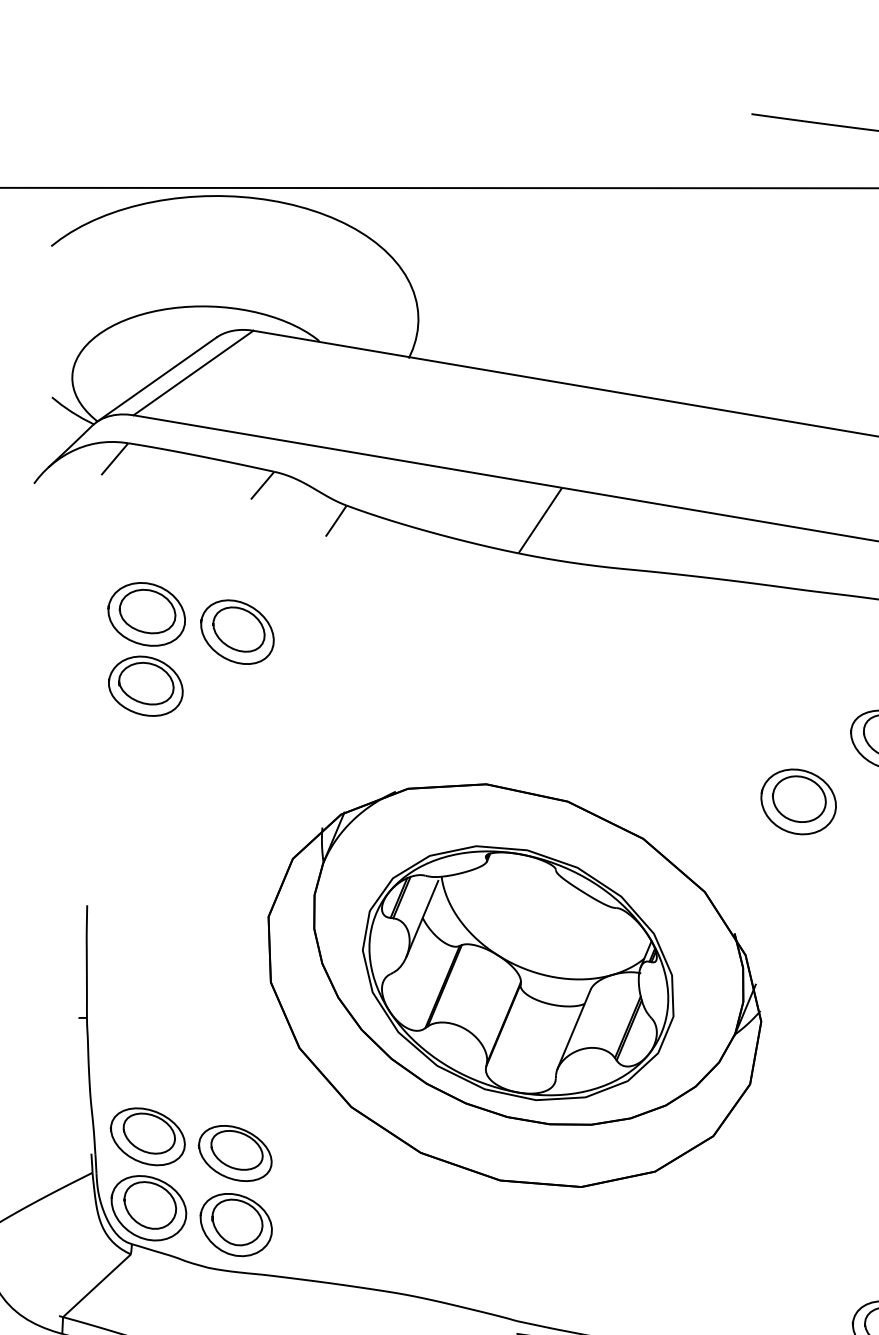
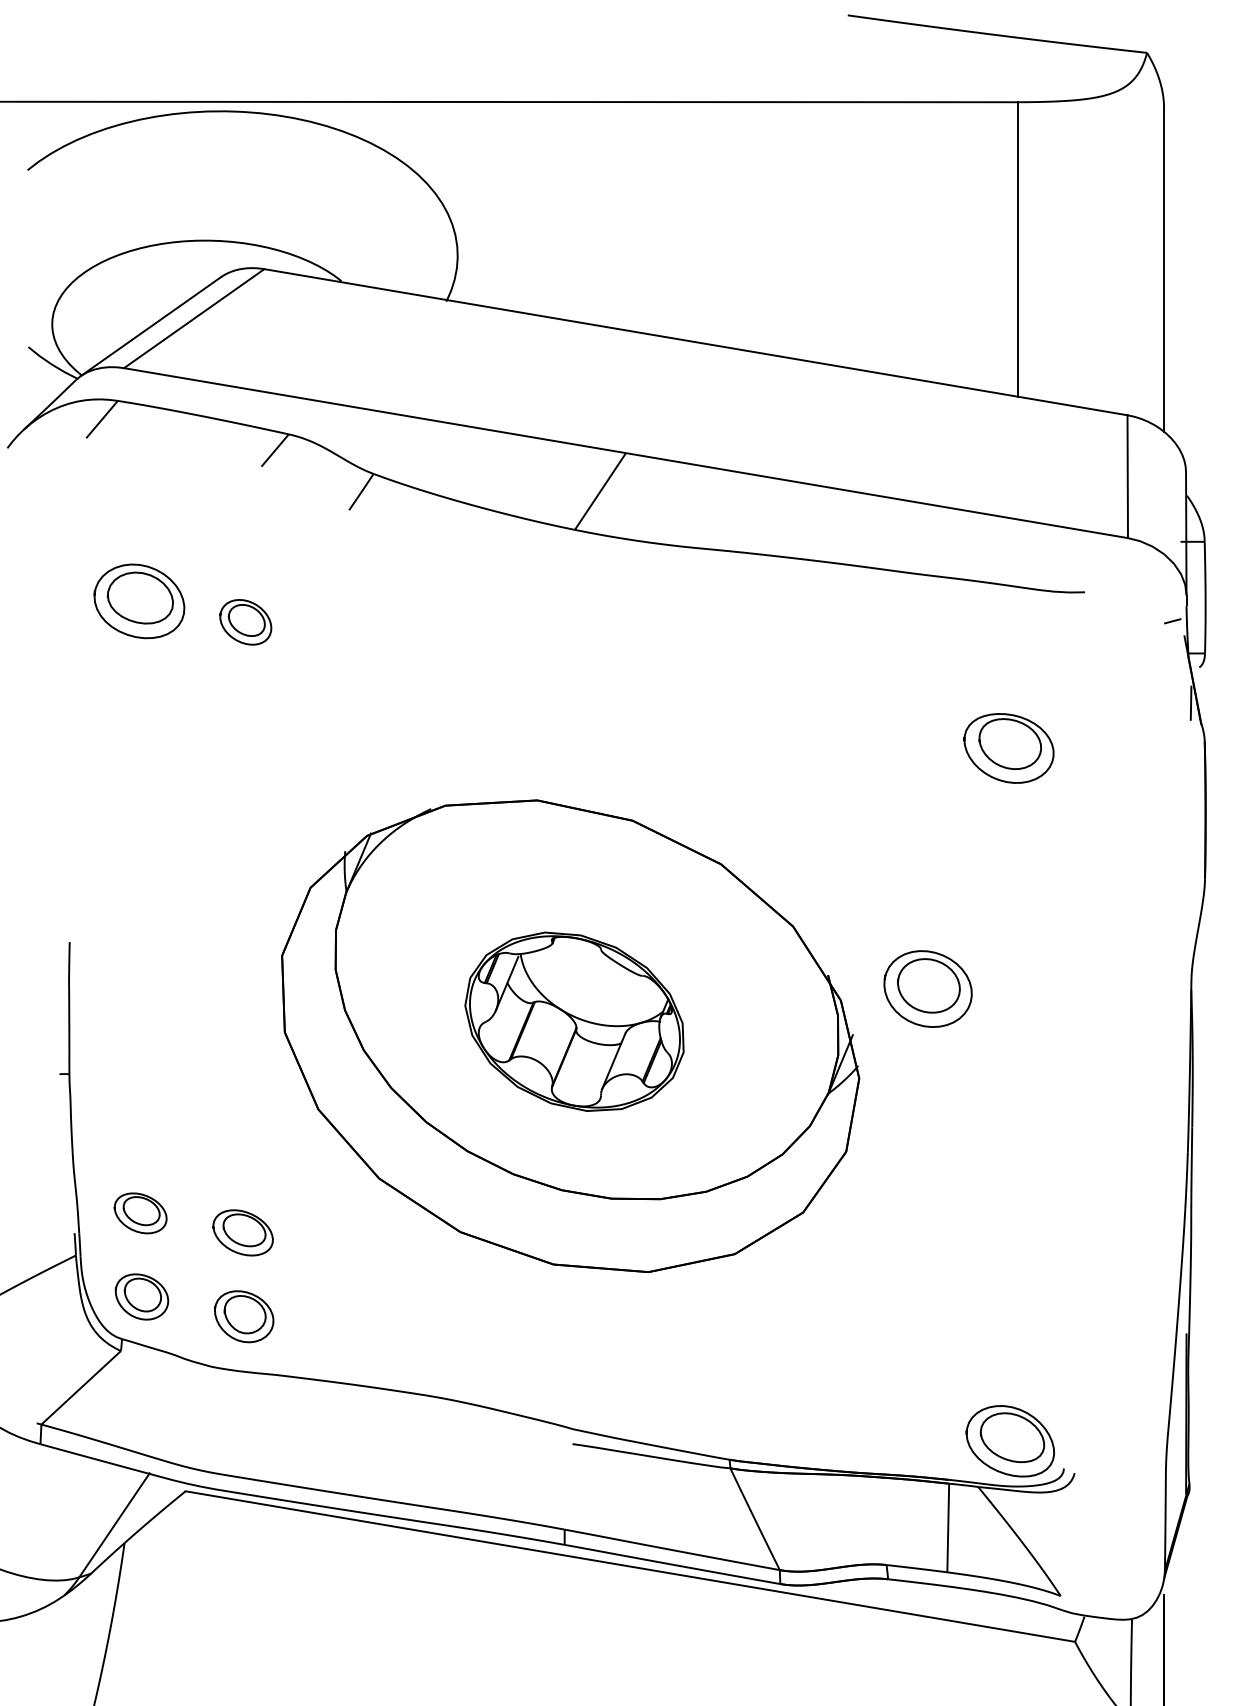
part: (237, 632) -> (245, 622), size x0.6
part: (145, 686) -> (138, 685), removed
part: (798, 801) -> (927, 988), moved
part: (518, 973) -> (574, 1021), size x0.6
part: (147, 1136) -> (140, 1213), size x0.6
part: (234, 1153) -> (242, 1232), size x0.7
part: (148, 1207) -> (141, 1296), size x0.6
part: (235, 1224) -> (243, 1316), size x0.7

